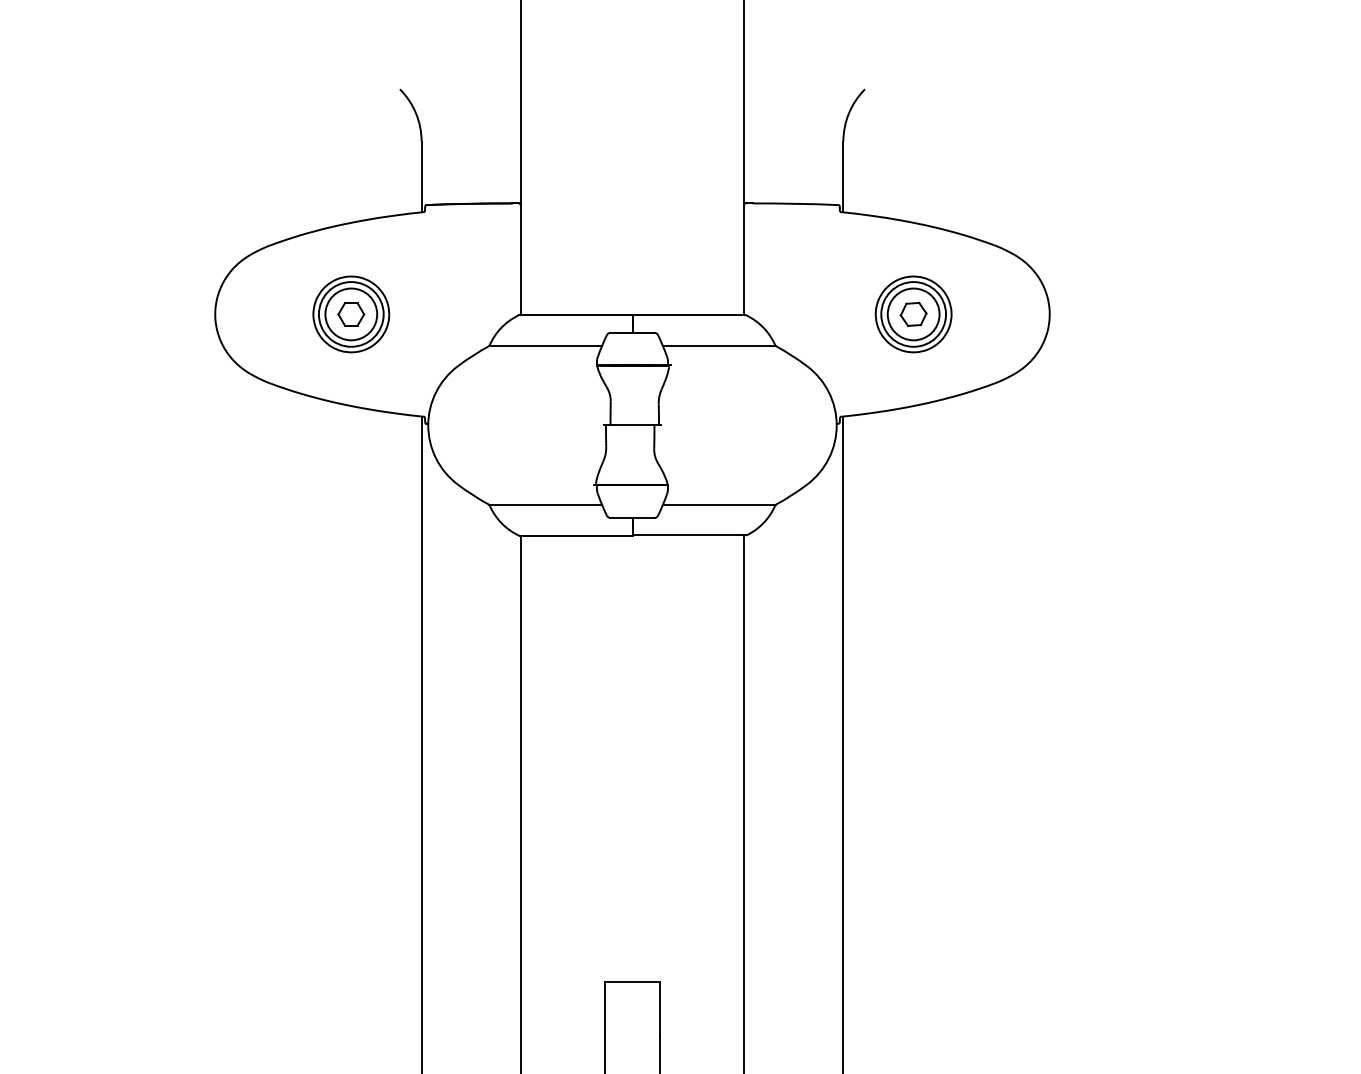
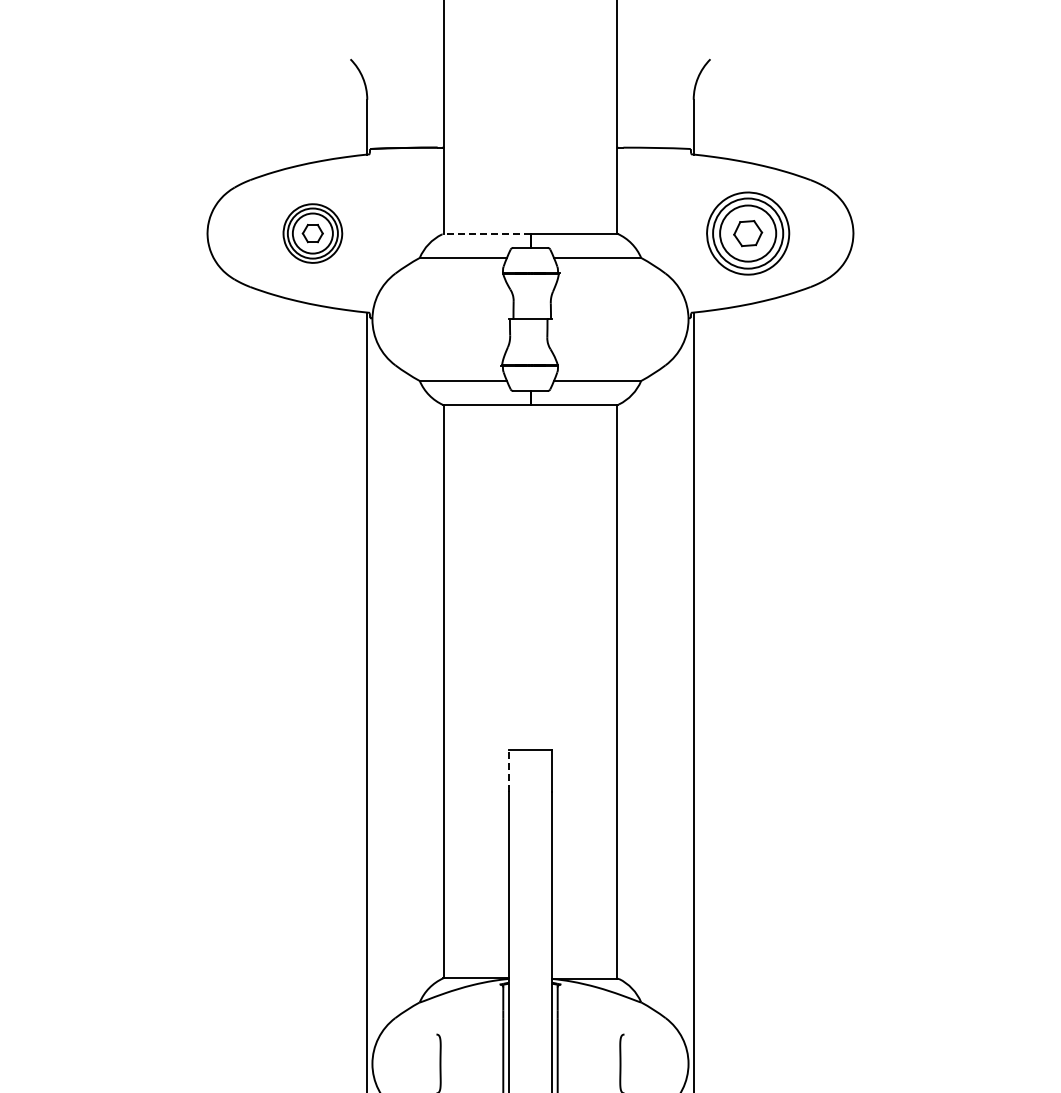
part: (912, 314) -> (747, 233), size x1.4
line: (575, 315) -> (486, 234), solid -> dashed
line: (605, 1008) -> (509, 770), solid -> dashed

